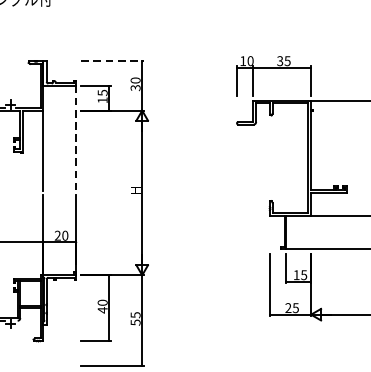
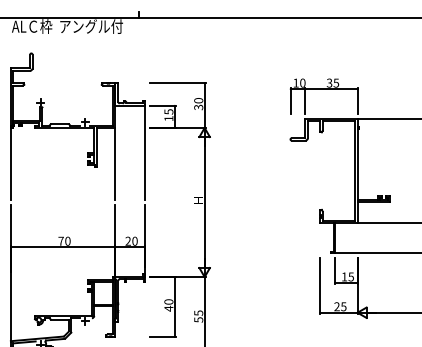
line: (113, 61) -> (178, 83), dashed -> solid
line: (76, 137) -> (145, 152), dashed -> solid

